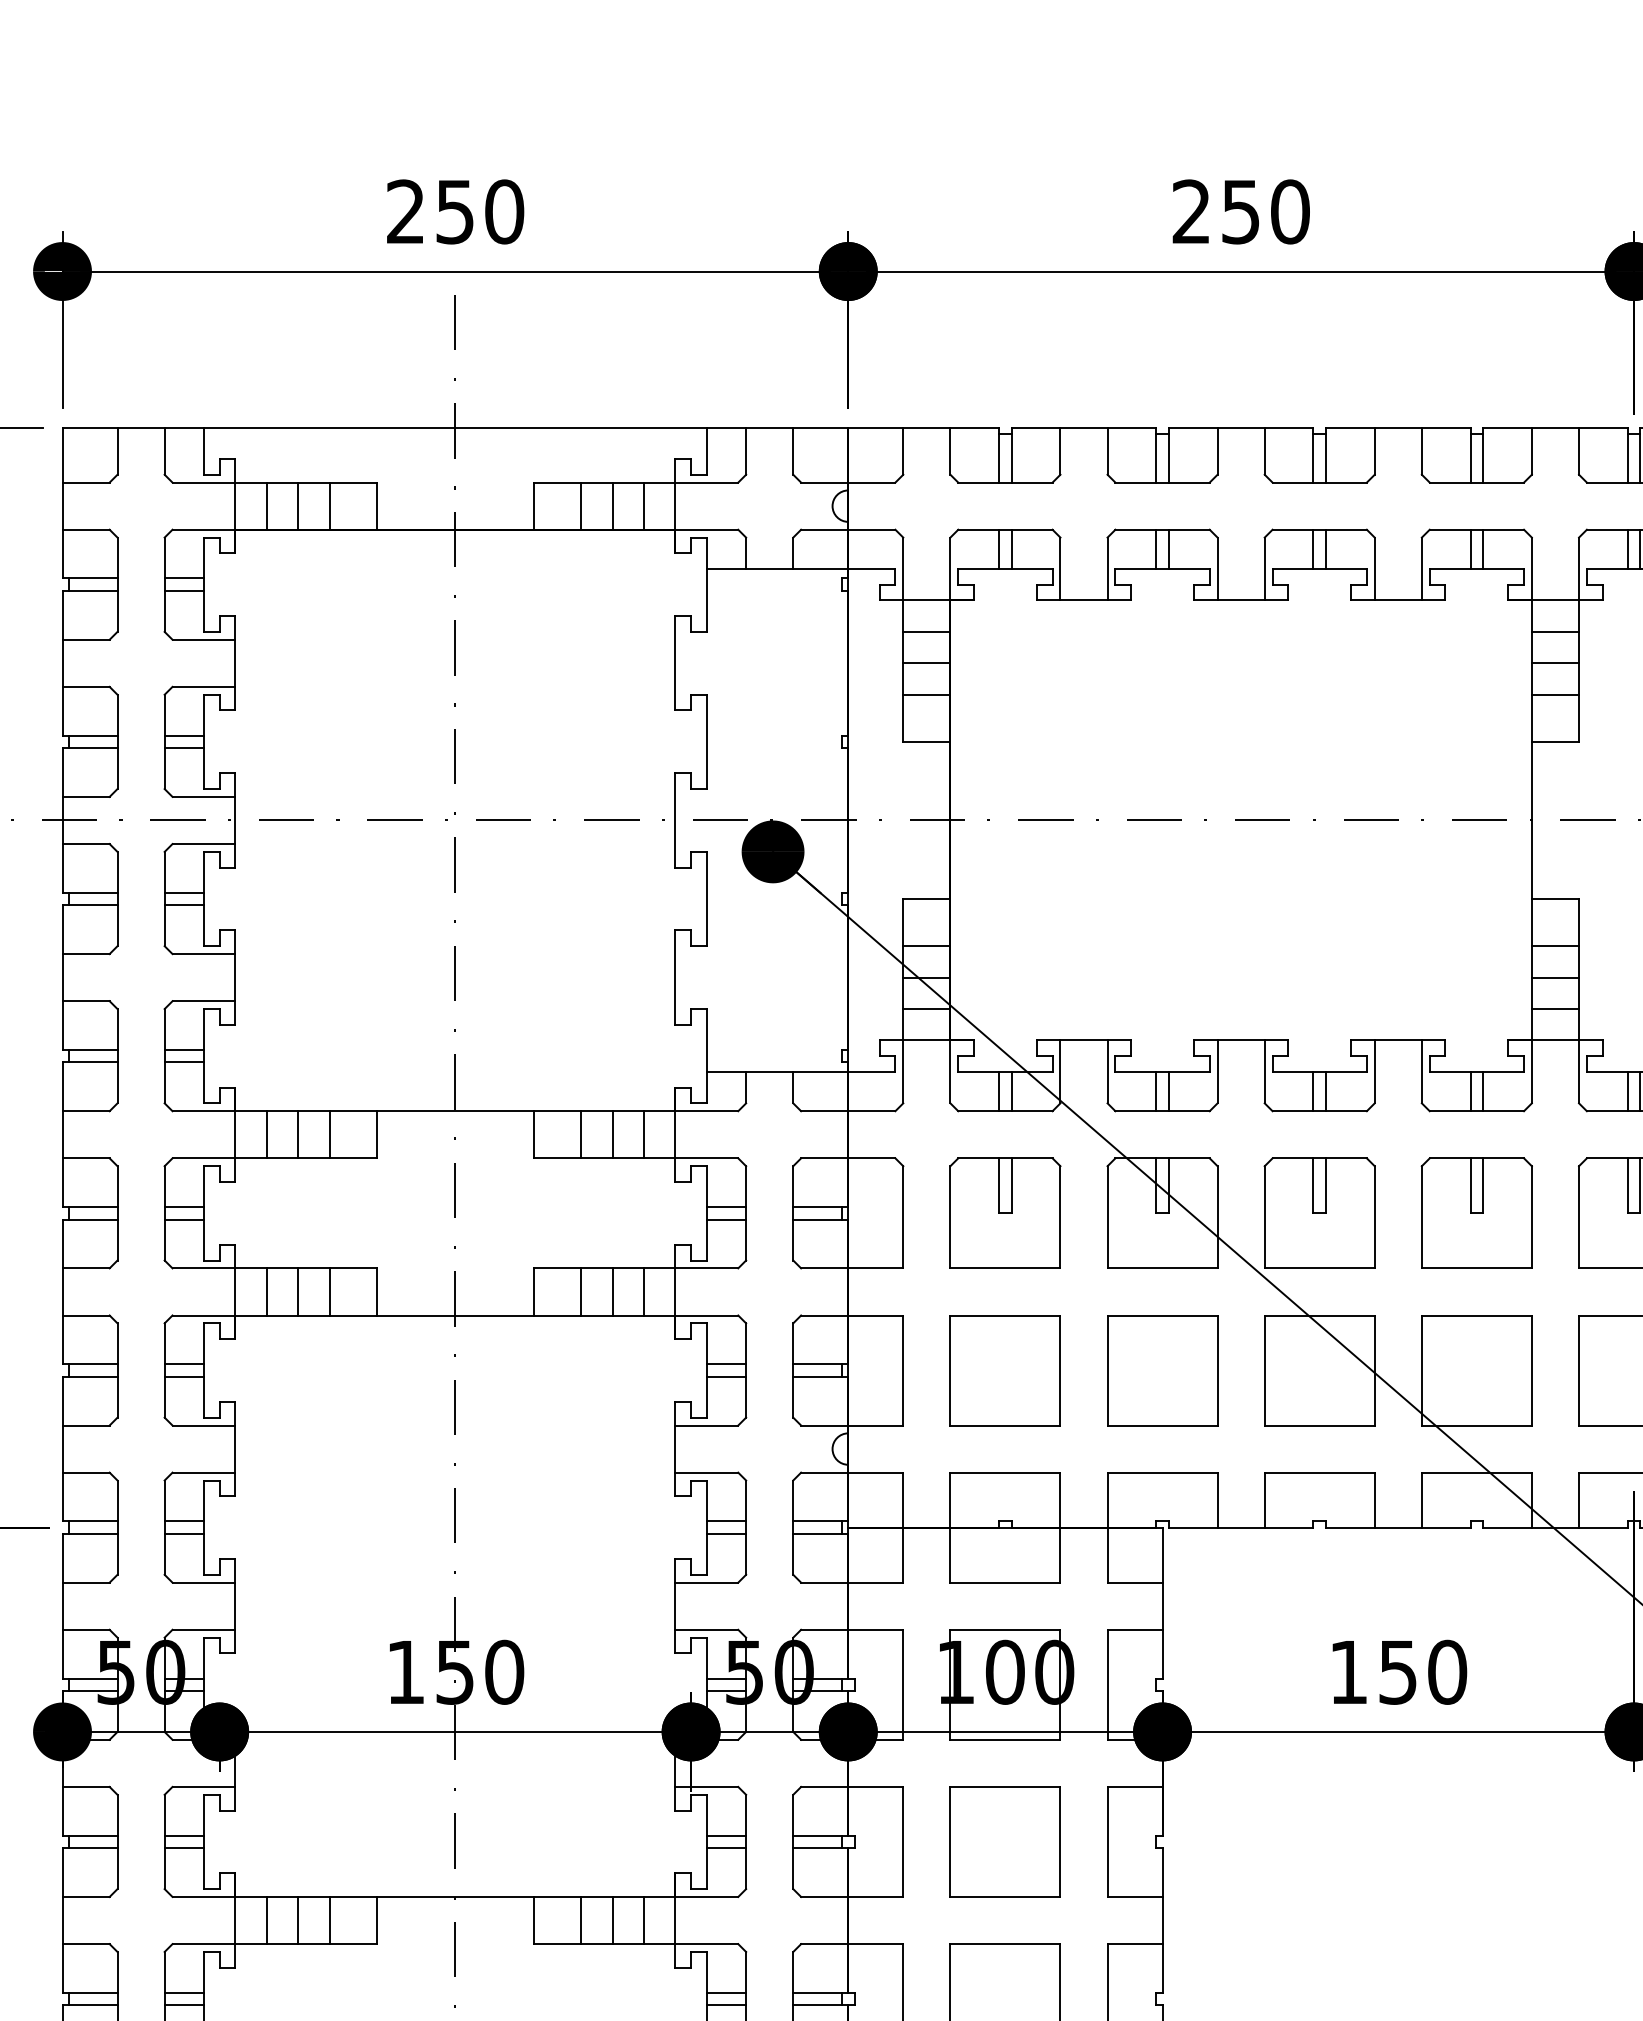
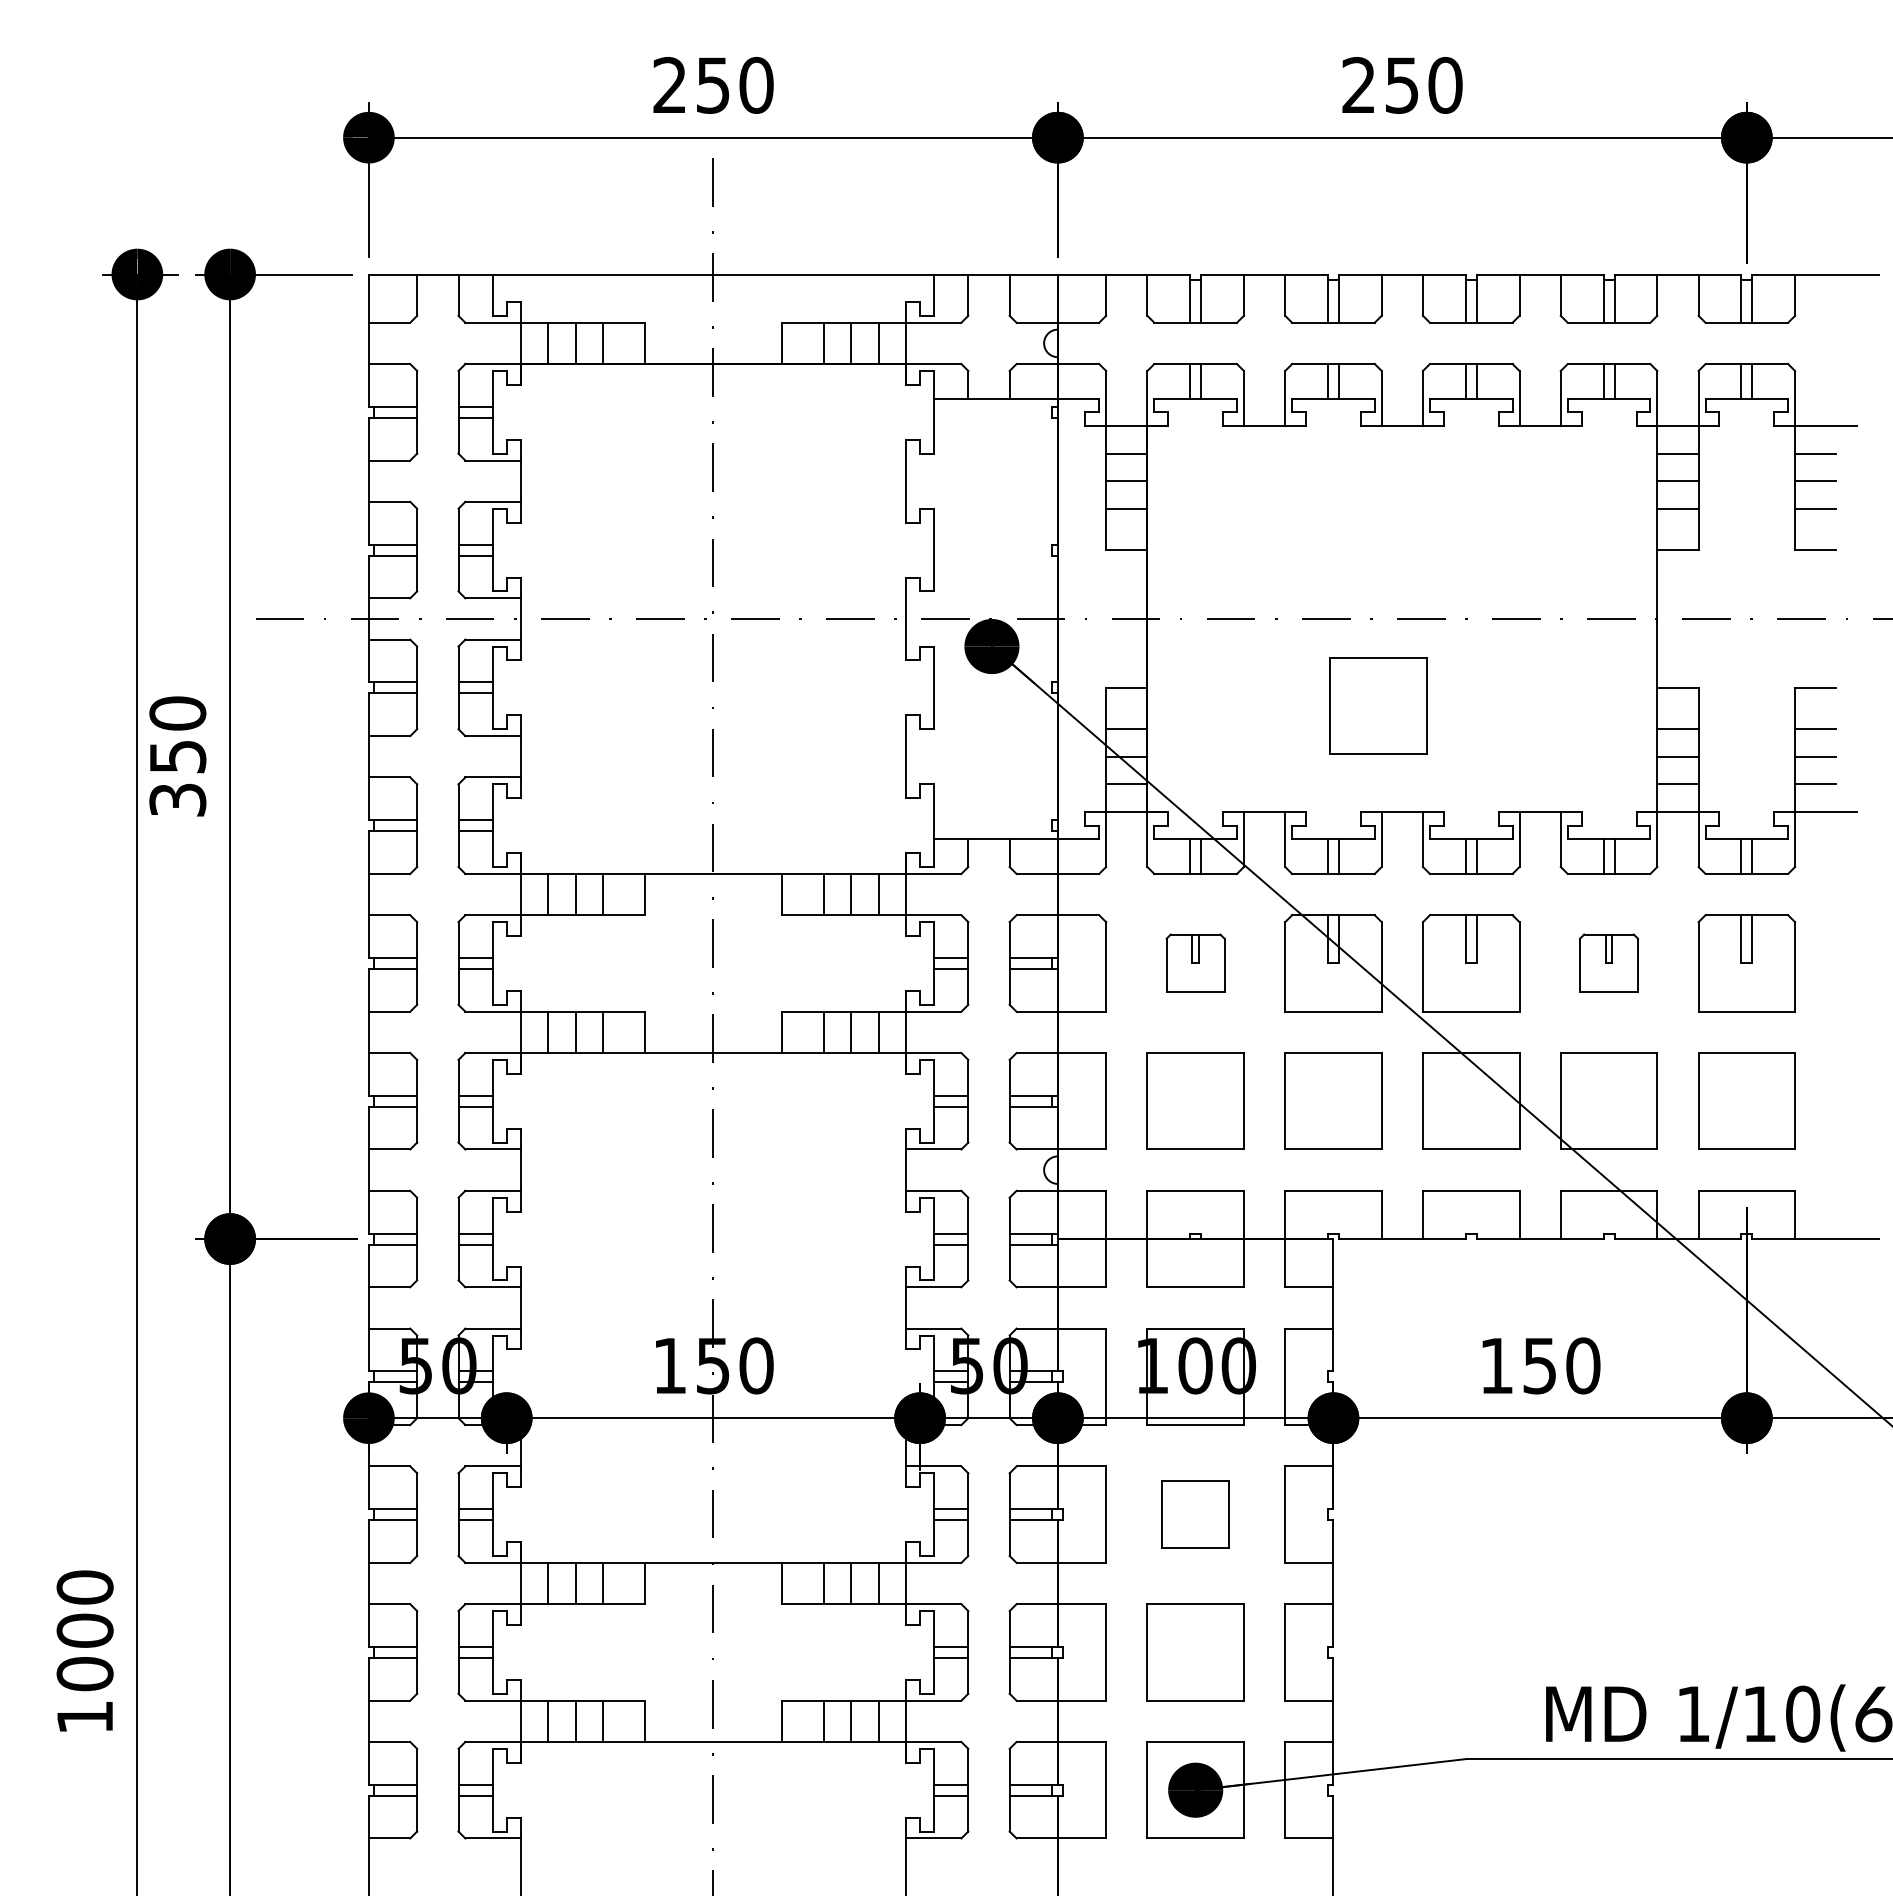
part: (1213, 919) -> (1378, 705), added
part: (1005, 1213) -> (1195, 963), size x0.6
part: (1476, 1213) -> (1608, 963), size x0.6
part: (1005, 1841) -> (1195, 1514), size x0.7

